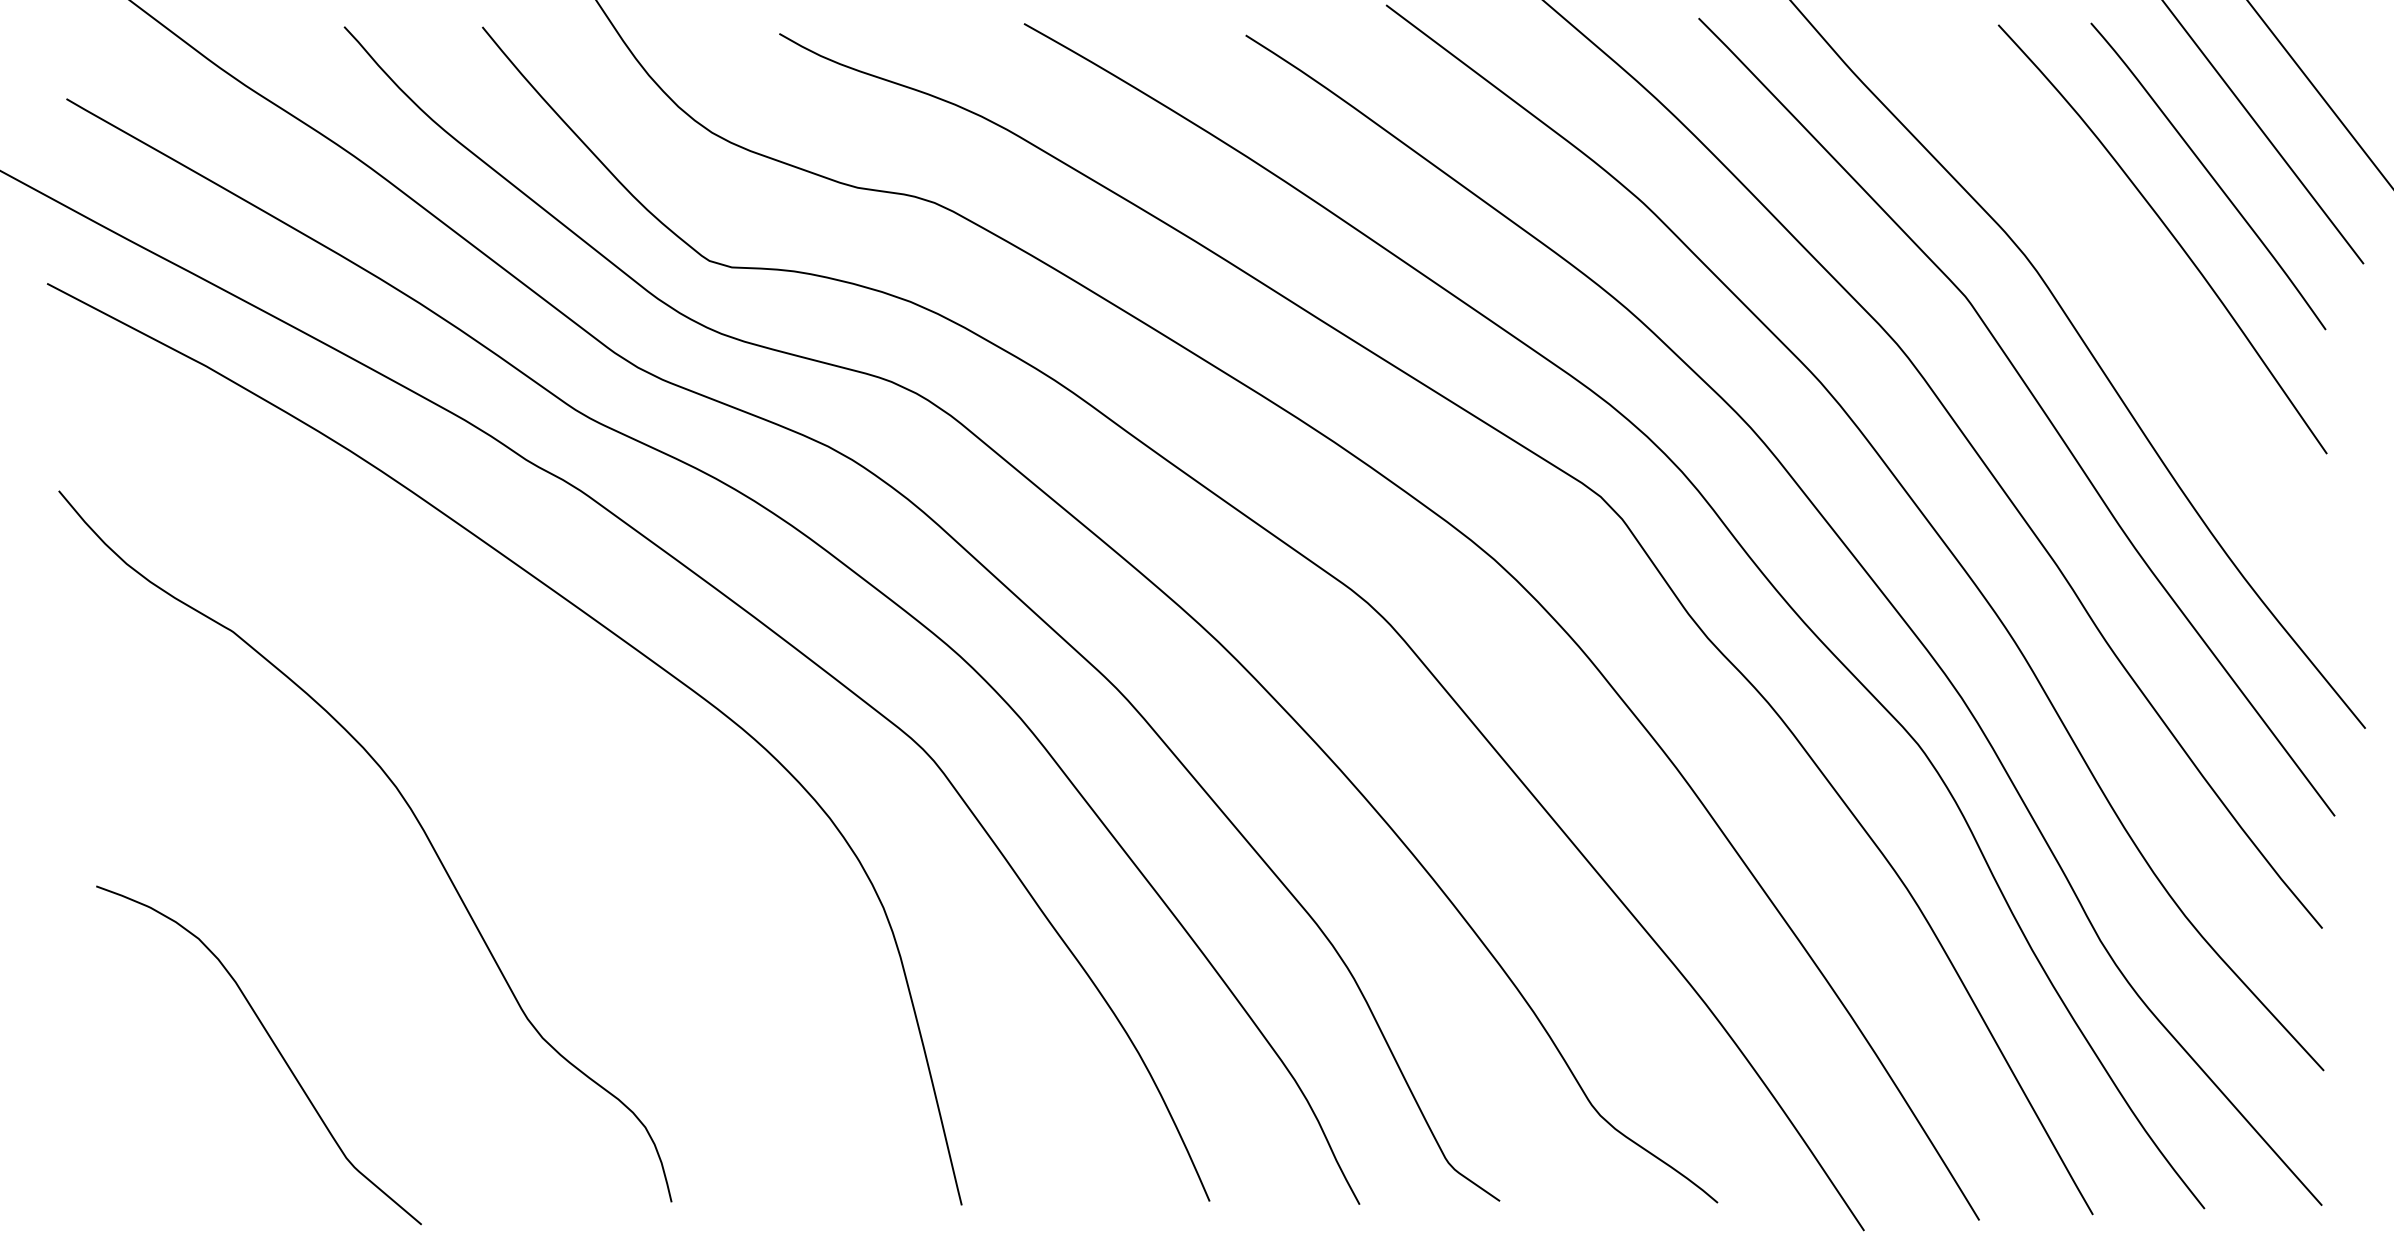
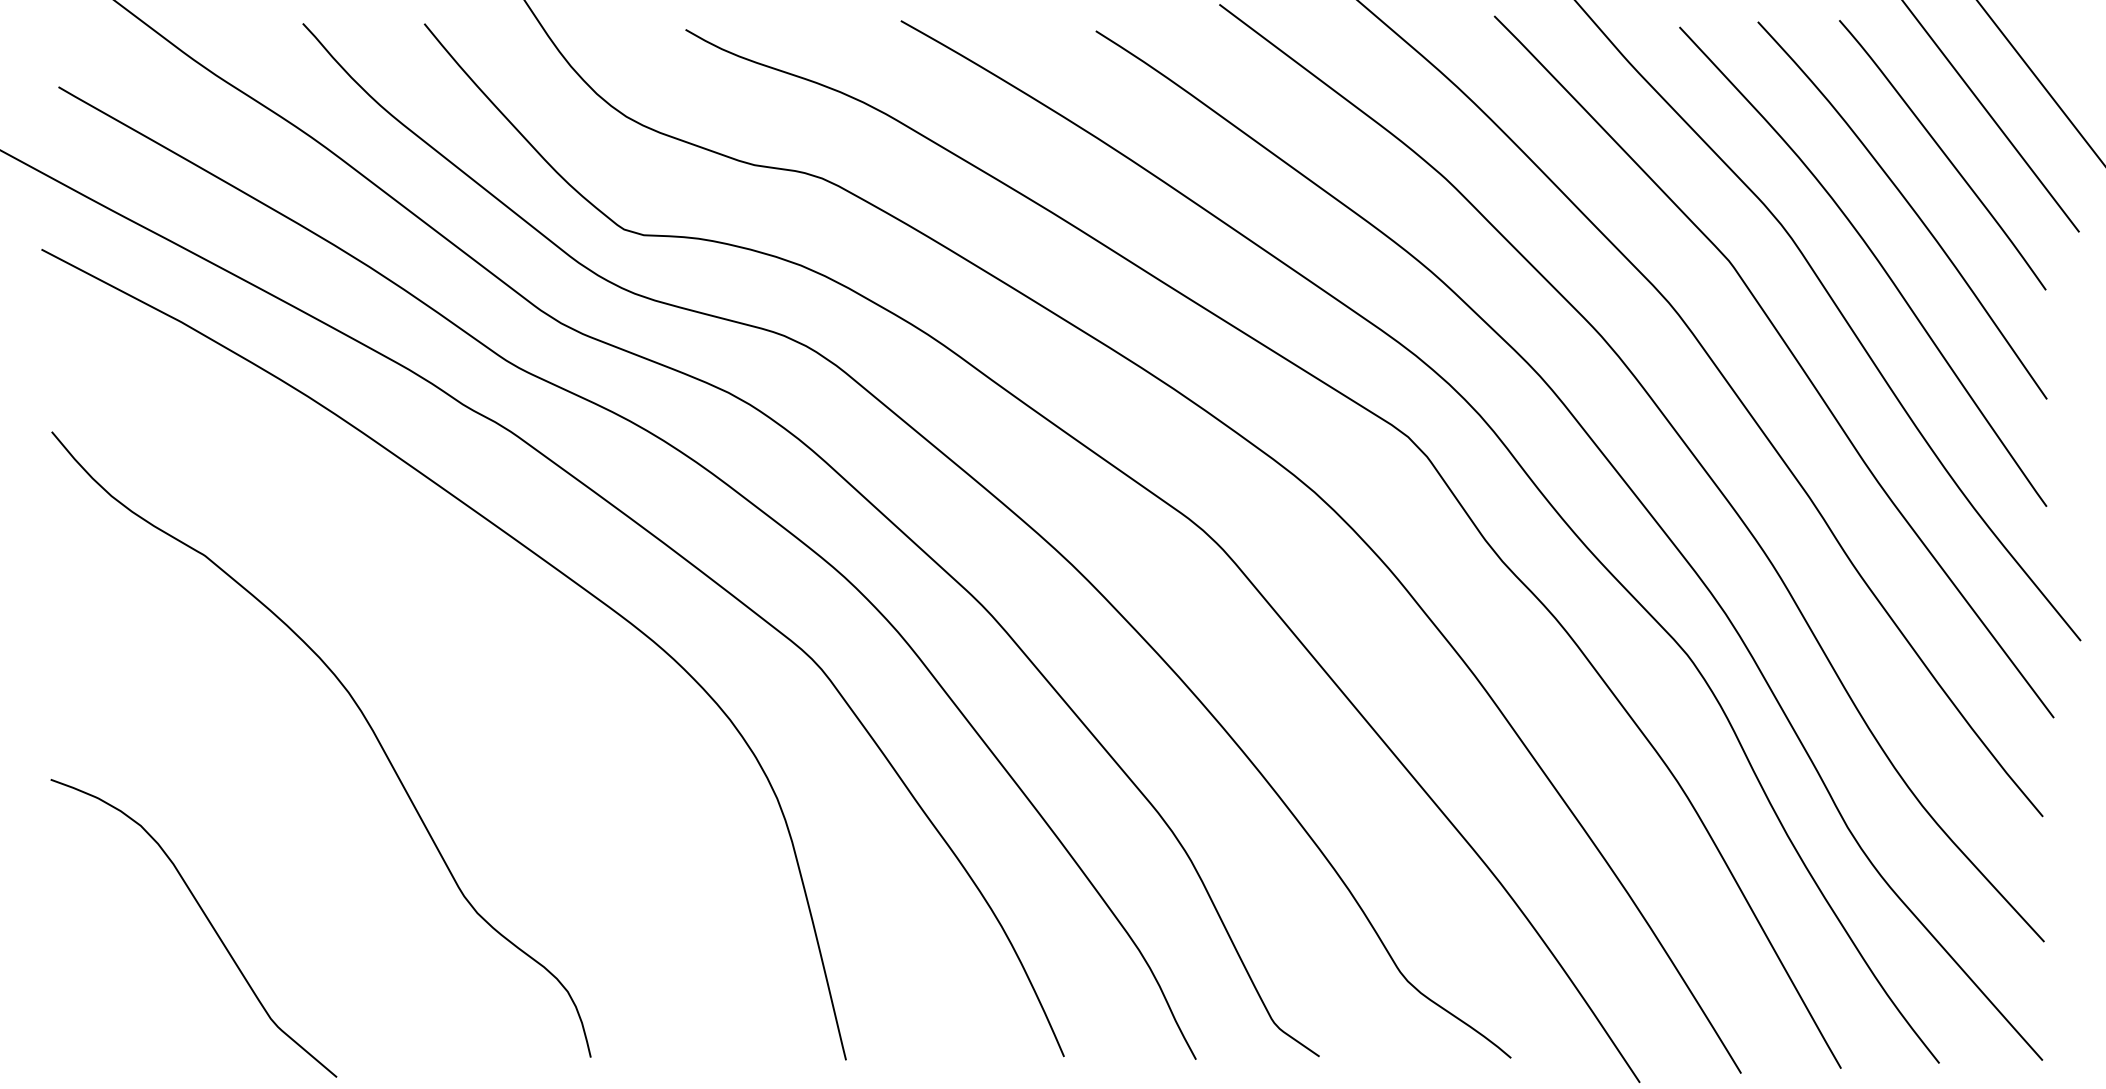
curve: (2129, 291) -> (1873, 256), added
curve: (274, 1046) -> (207, 920), moved

